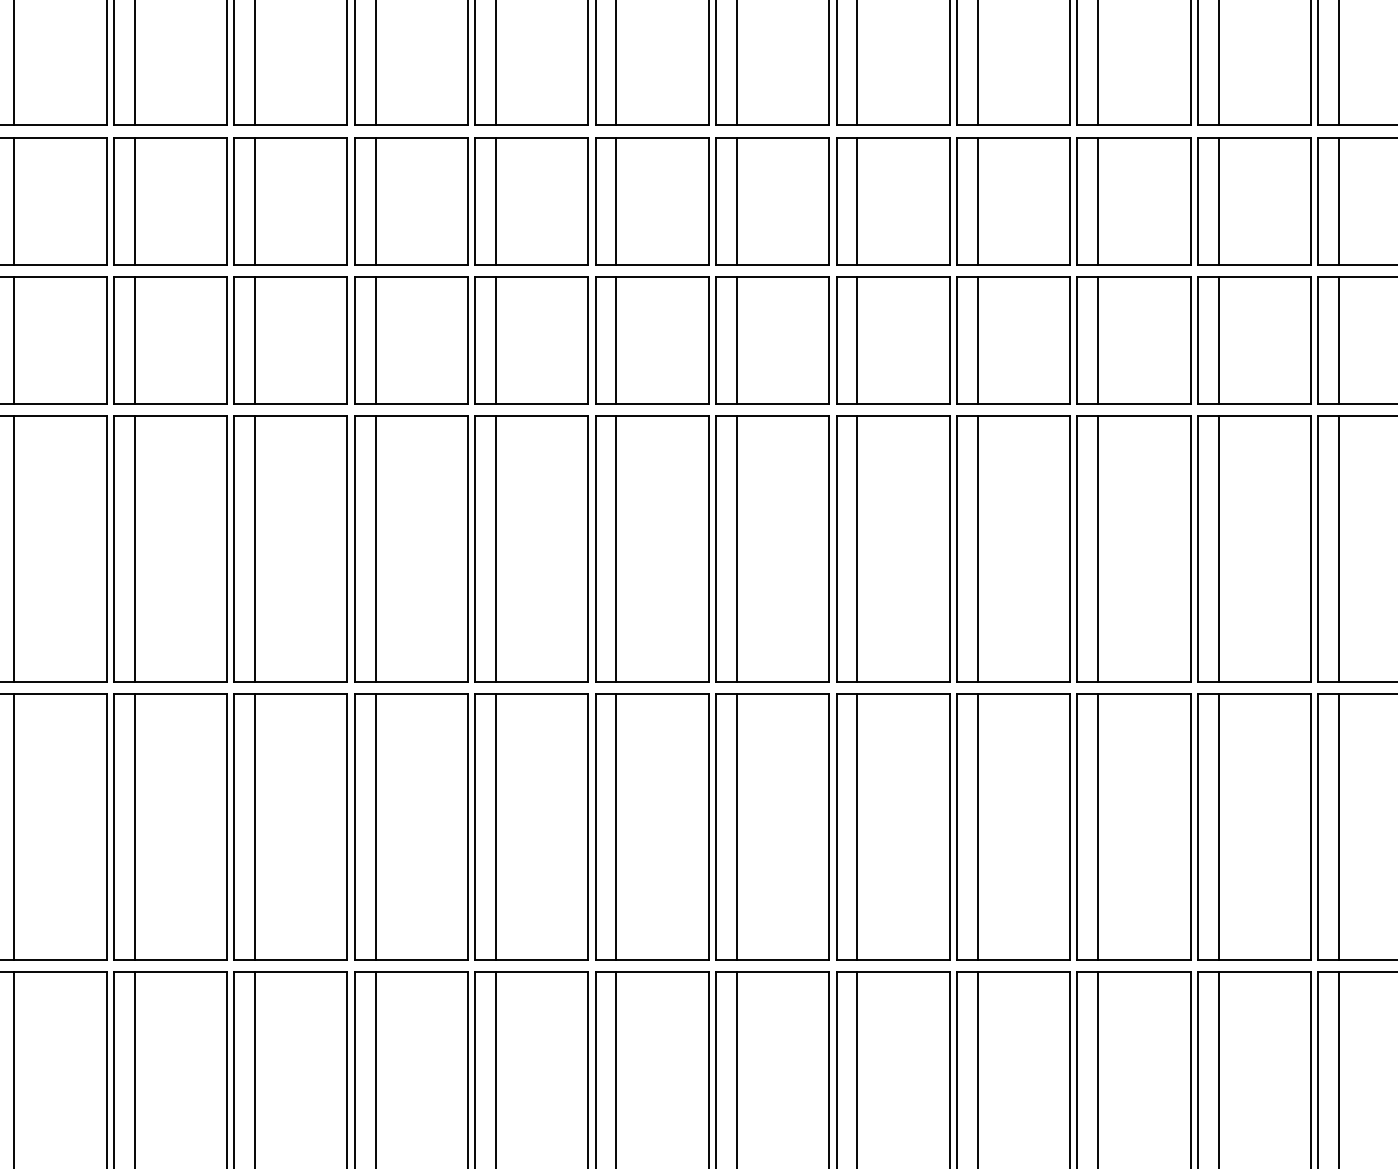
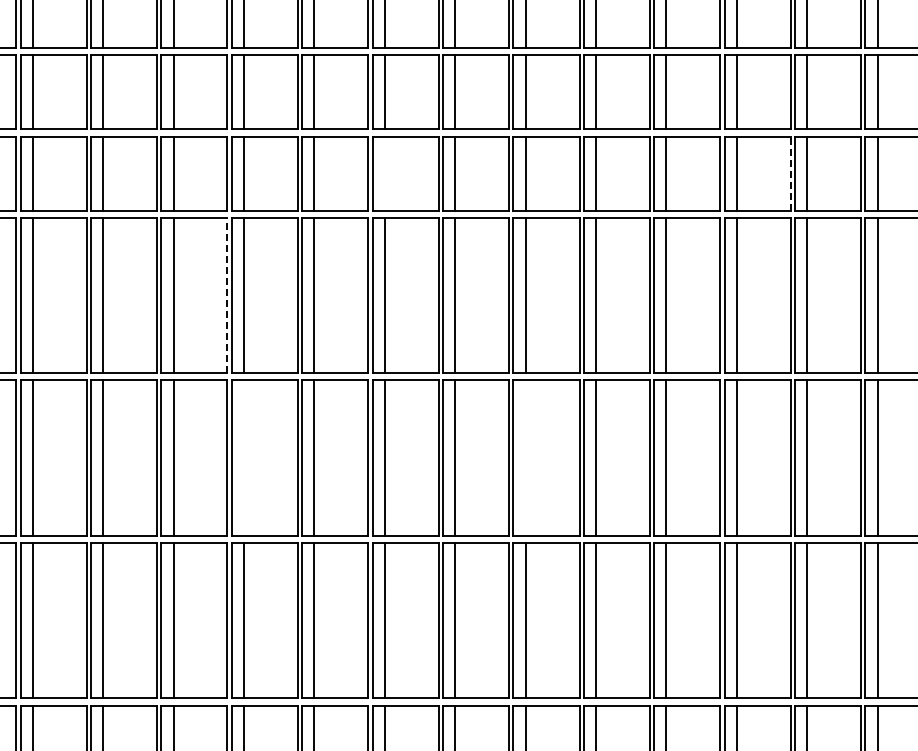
line: (375, 340) -> (384, 173), removed
line: (1069, 340) -> (790, 173), solid -> dashed
line: (106, 548) -> (227, 295), solid -> dashed
line: (133, 826) -> (243, 457), removed
line: (616, 826) -> (525, 457), removed

